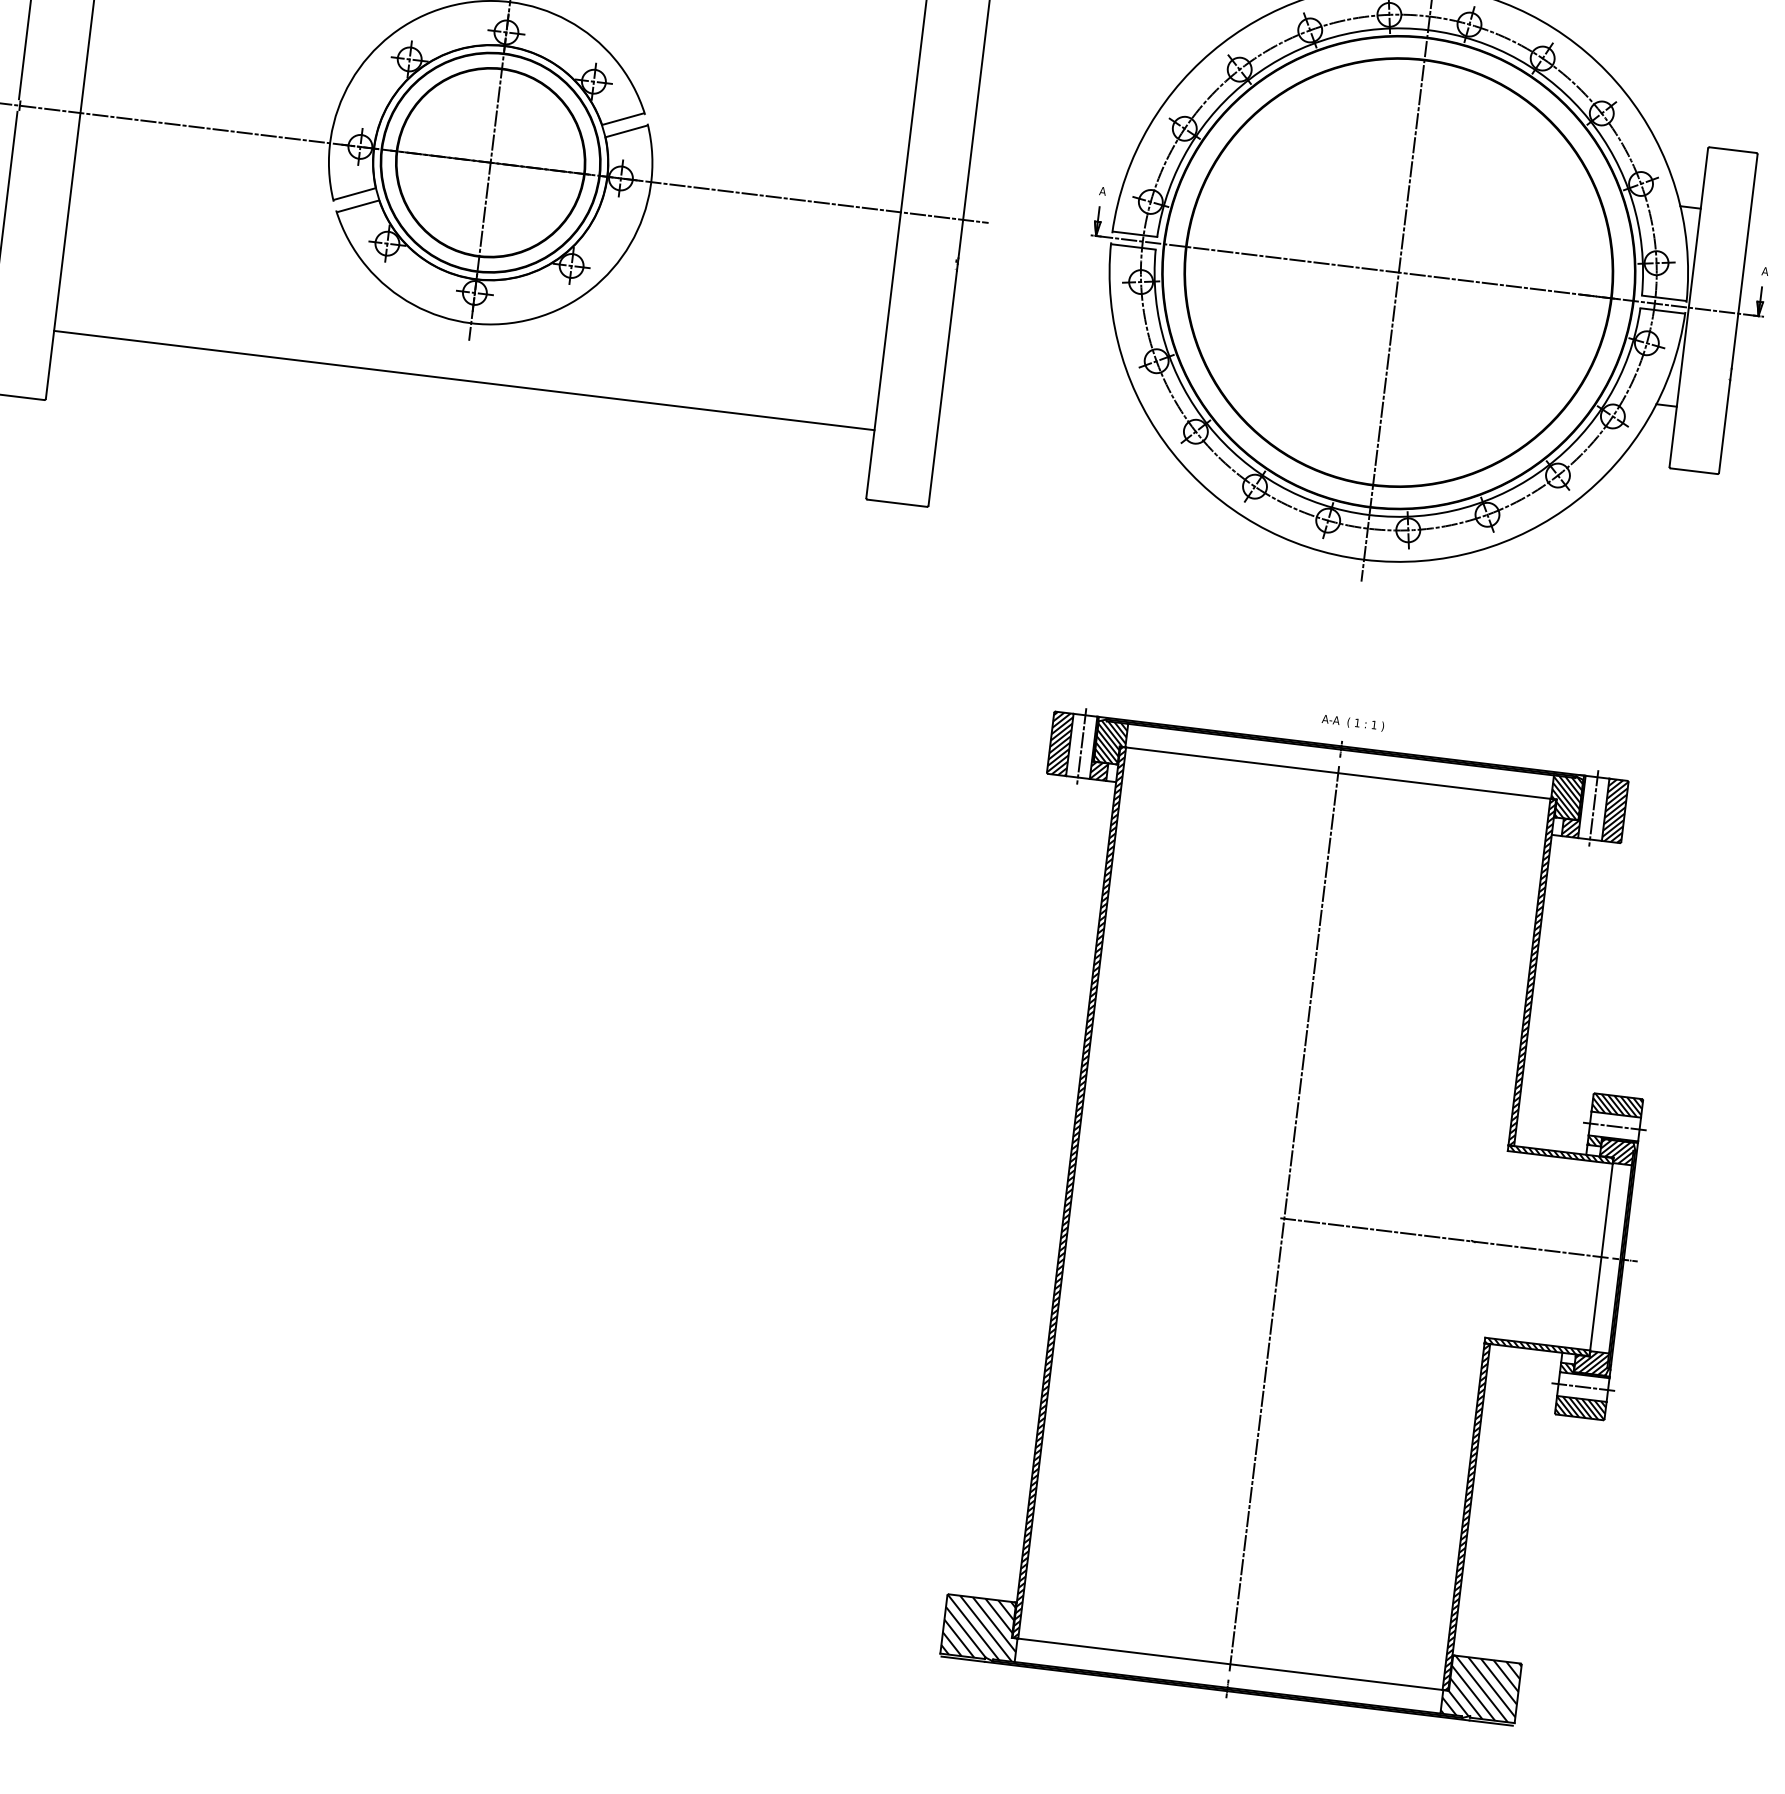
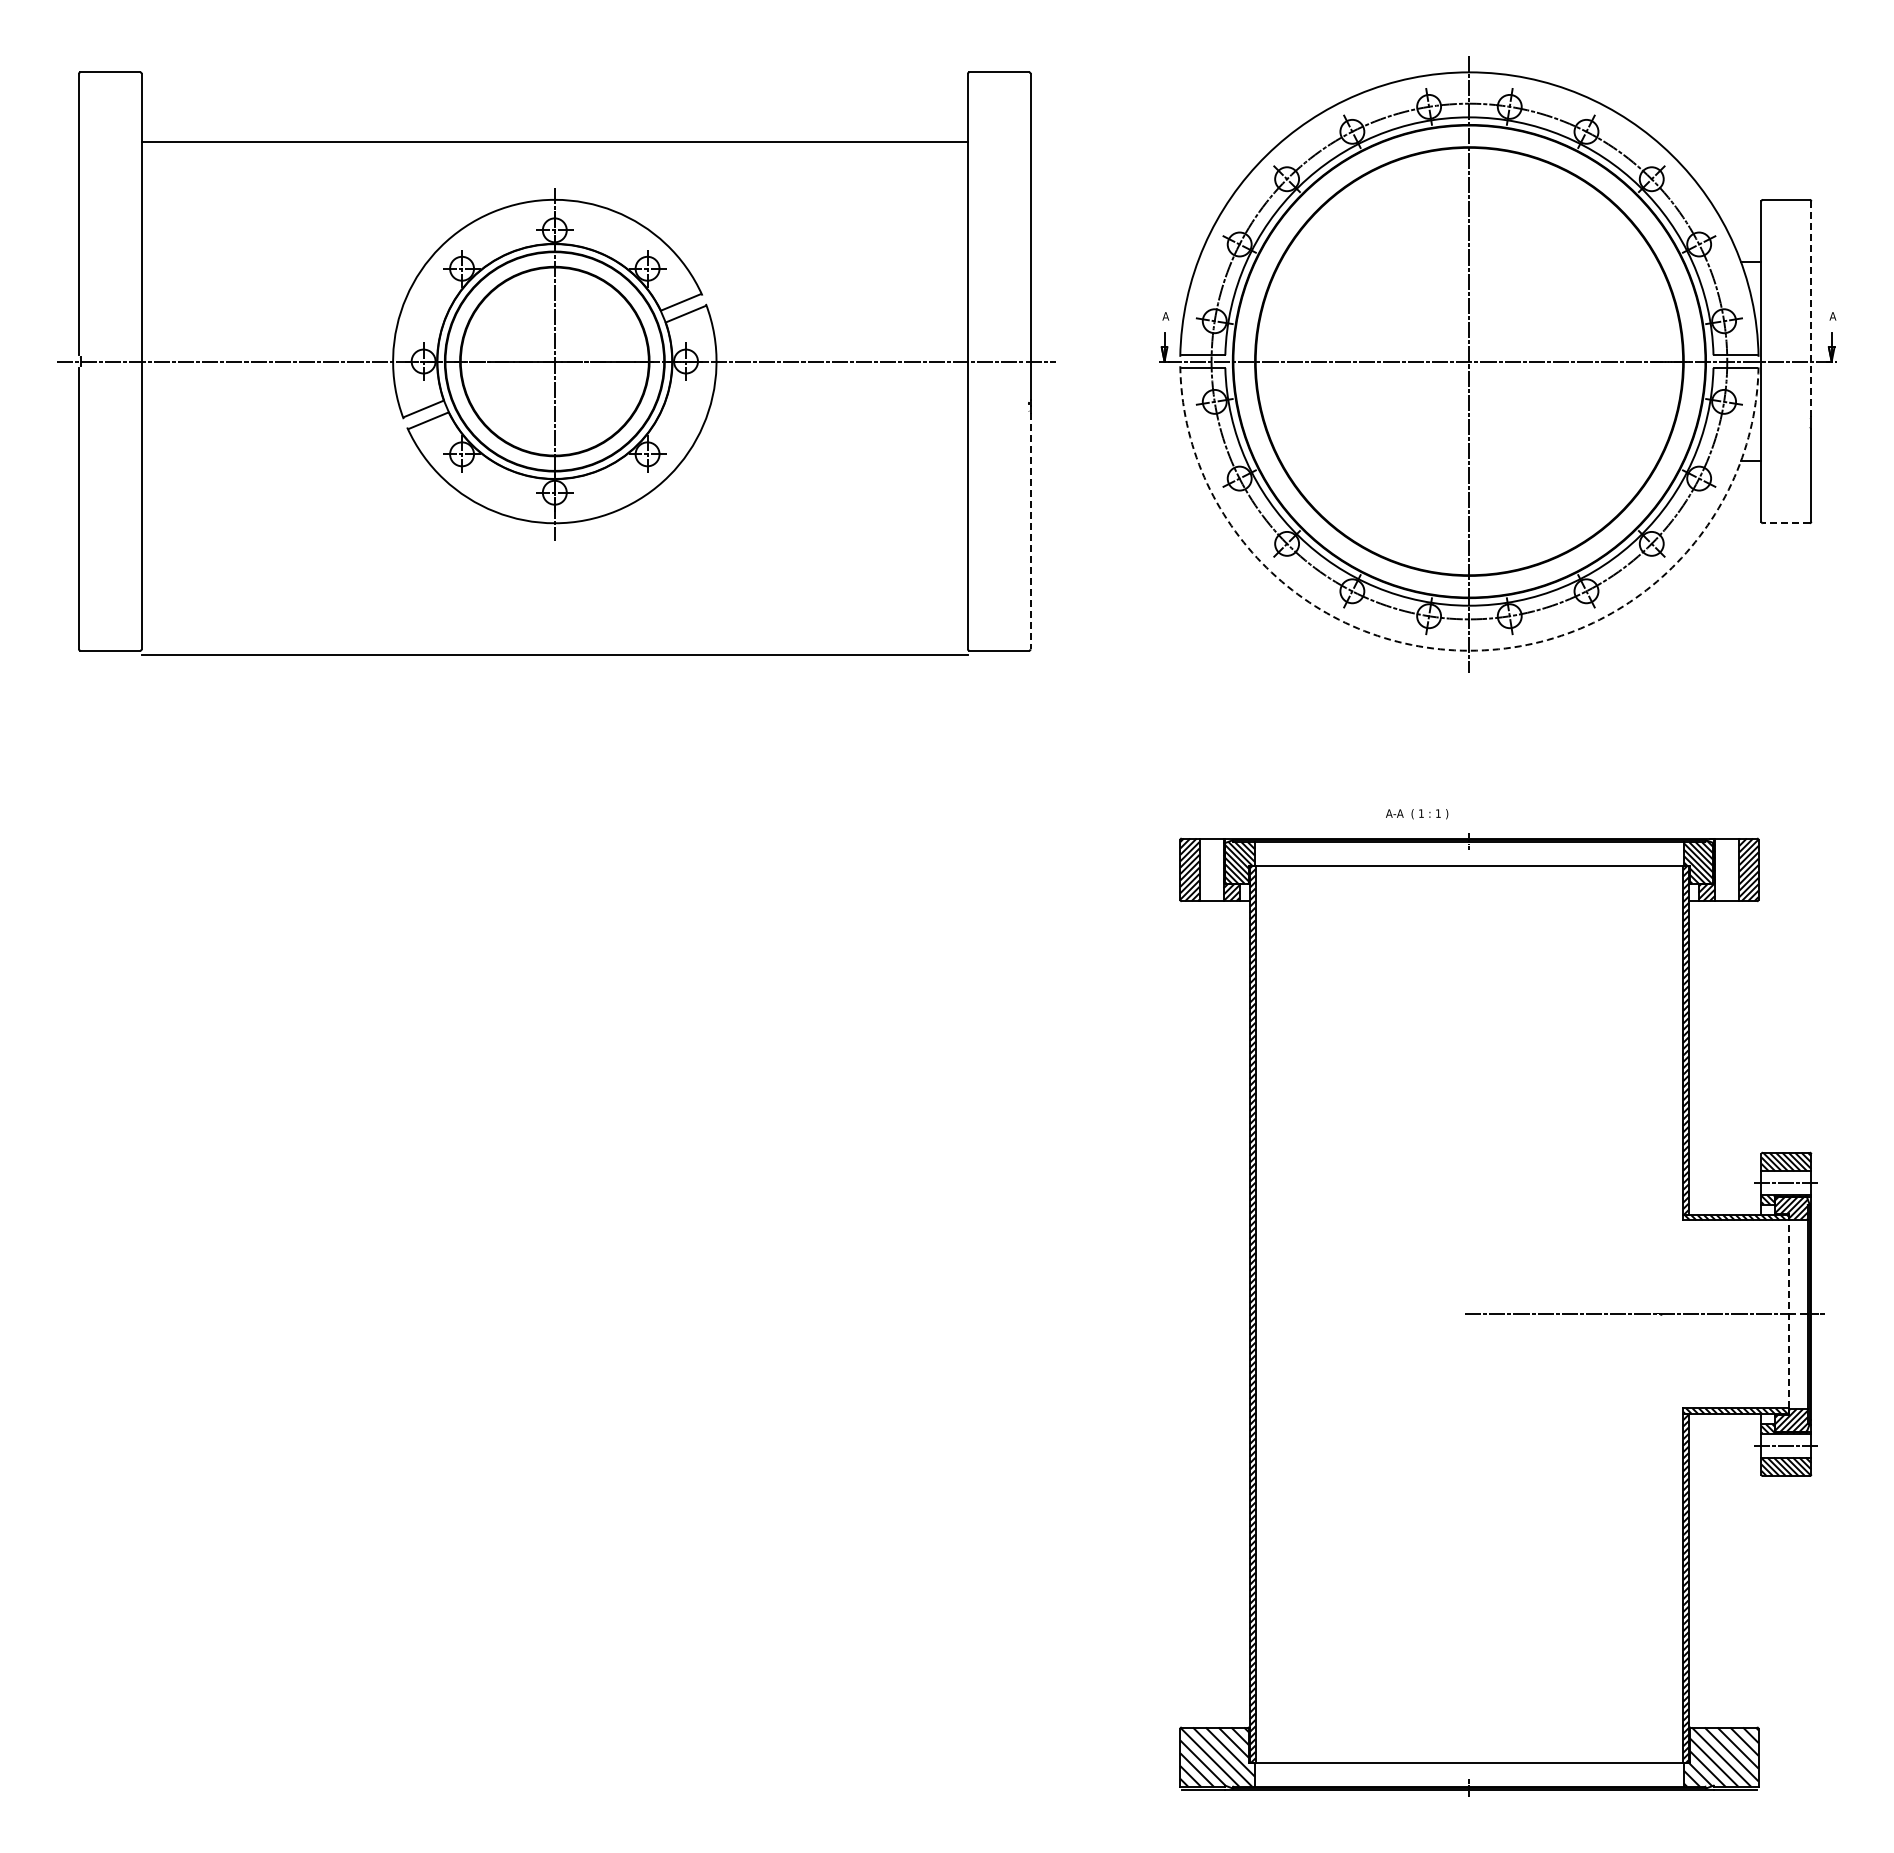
line: (1744, 262) -> (1811, 309), solid -> dashed
line: (464, 380) -> (554, 654), moved
line: (942, 388) -> (1030, 531), solid -> dashed
line: (1694, 471) -> (1786, 523), solid -> dashed
arc: (1364, 559) -> (1469, 650), solid -> dashed
text: (1353, 723) -> (1417, 814), moved
line: (1081, 745) -> (1211, 869), removed
line: (1594, 807) -> (1727, 869), removed
line: (1284, 1218) -> (1469, 1314), removed
line: (1601, 1256) -> (1788, 1313), solid -> dashed

